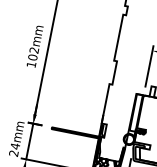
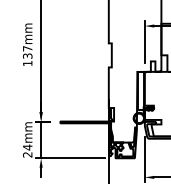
text: (33, 53) -> (27, 52), 102mm -> 137mm

